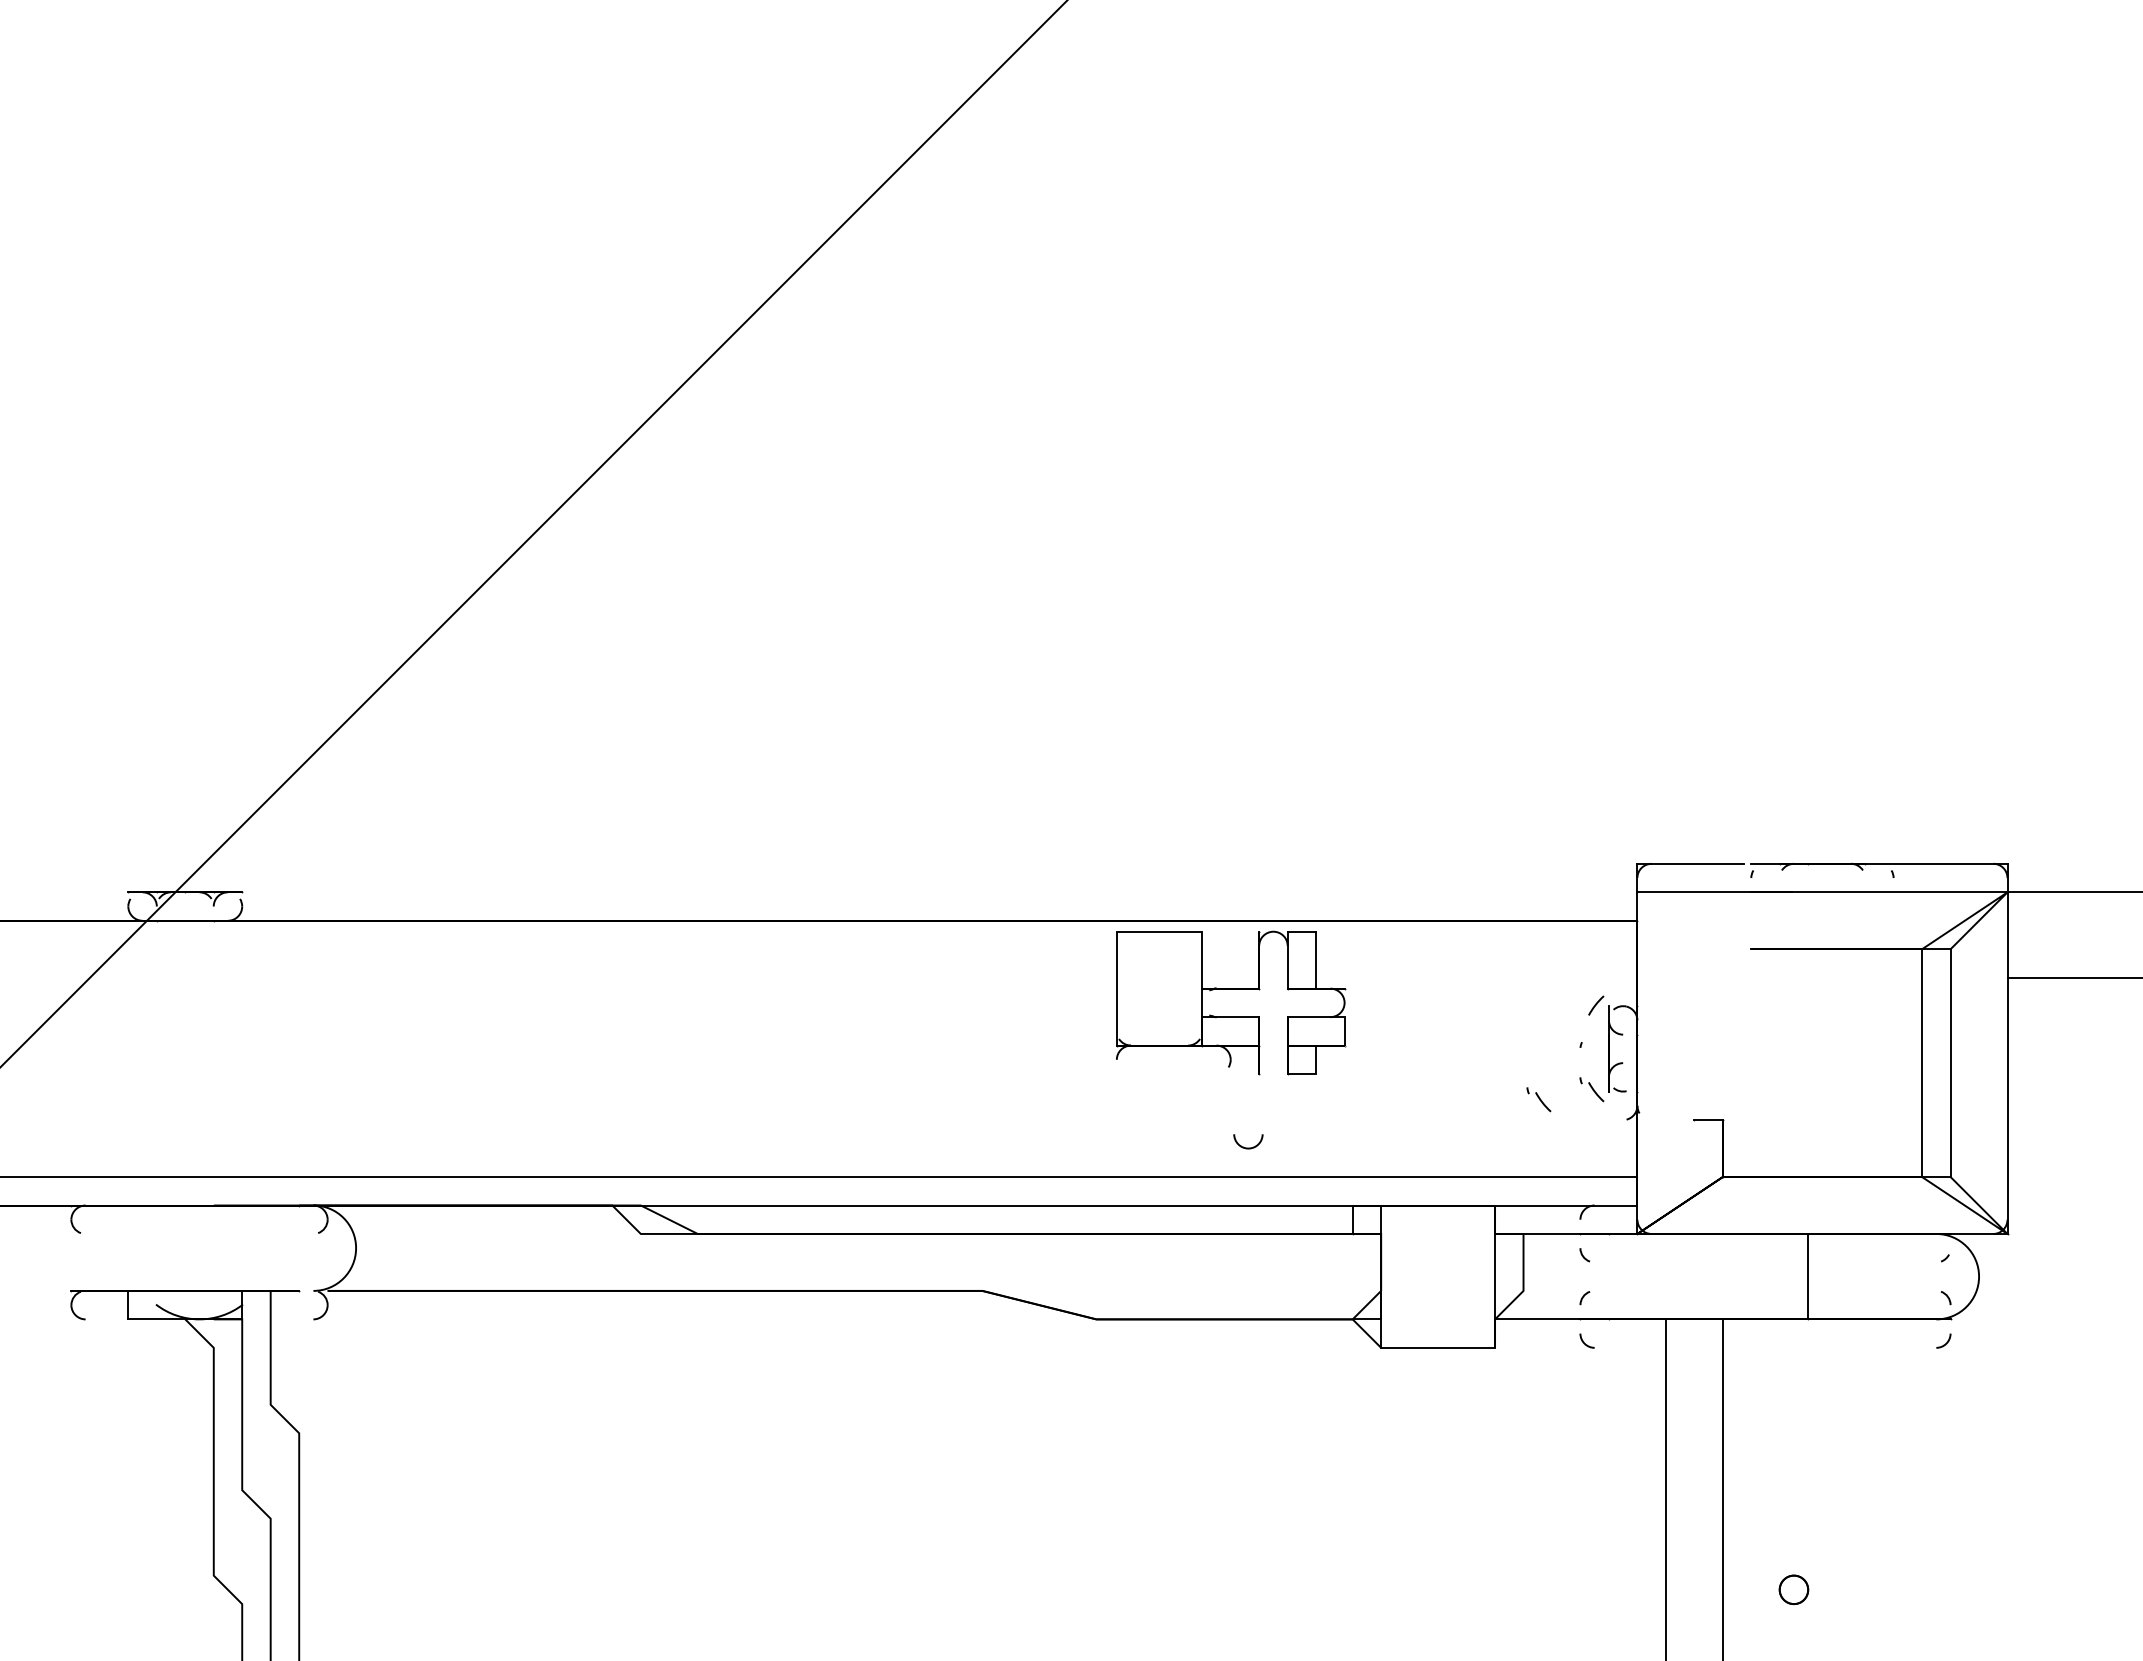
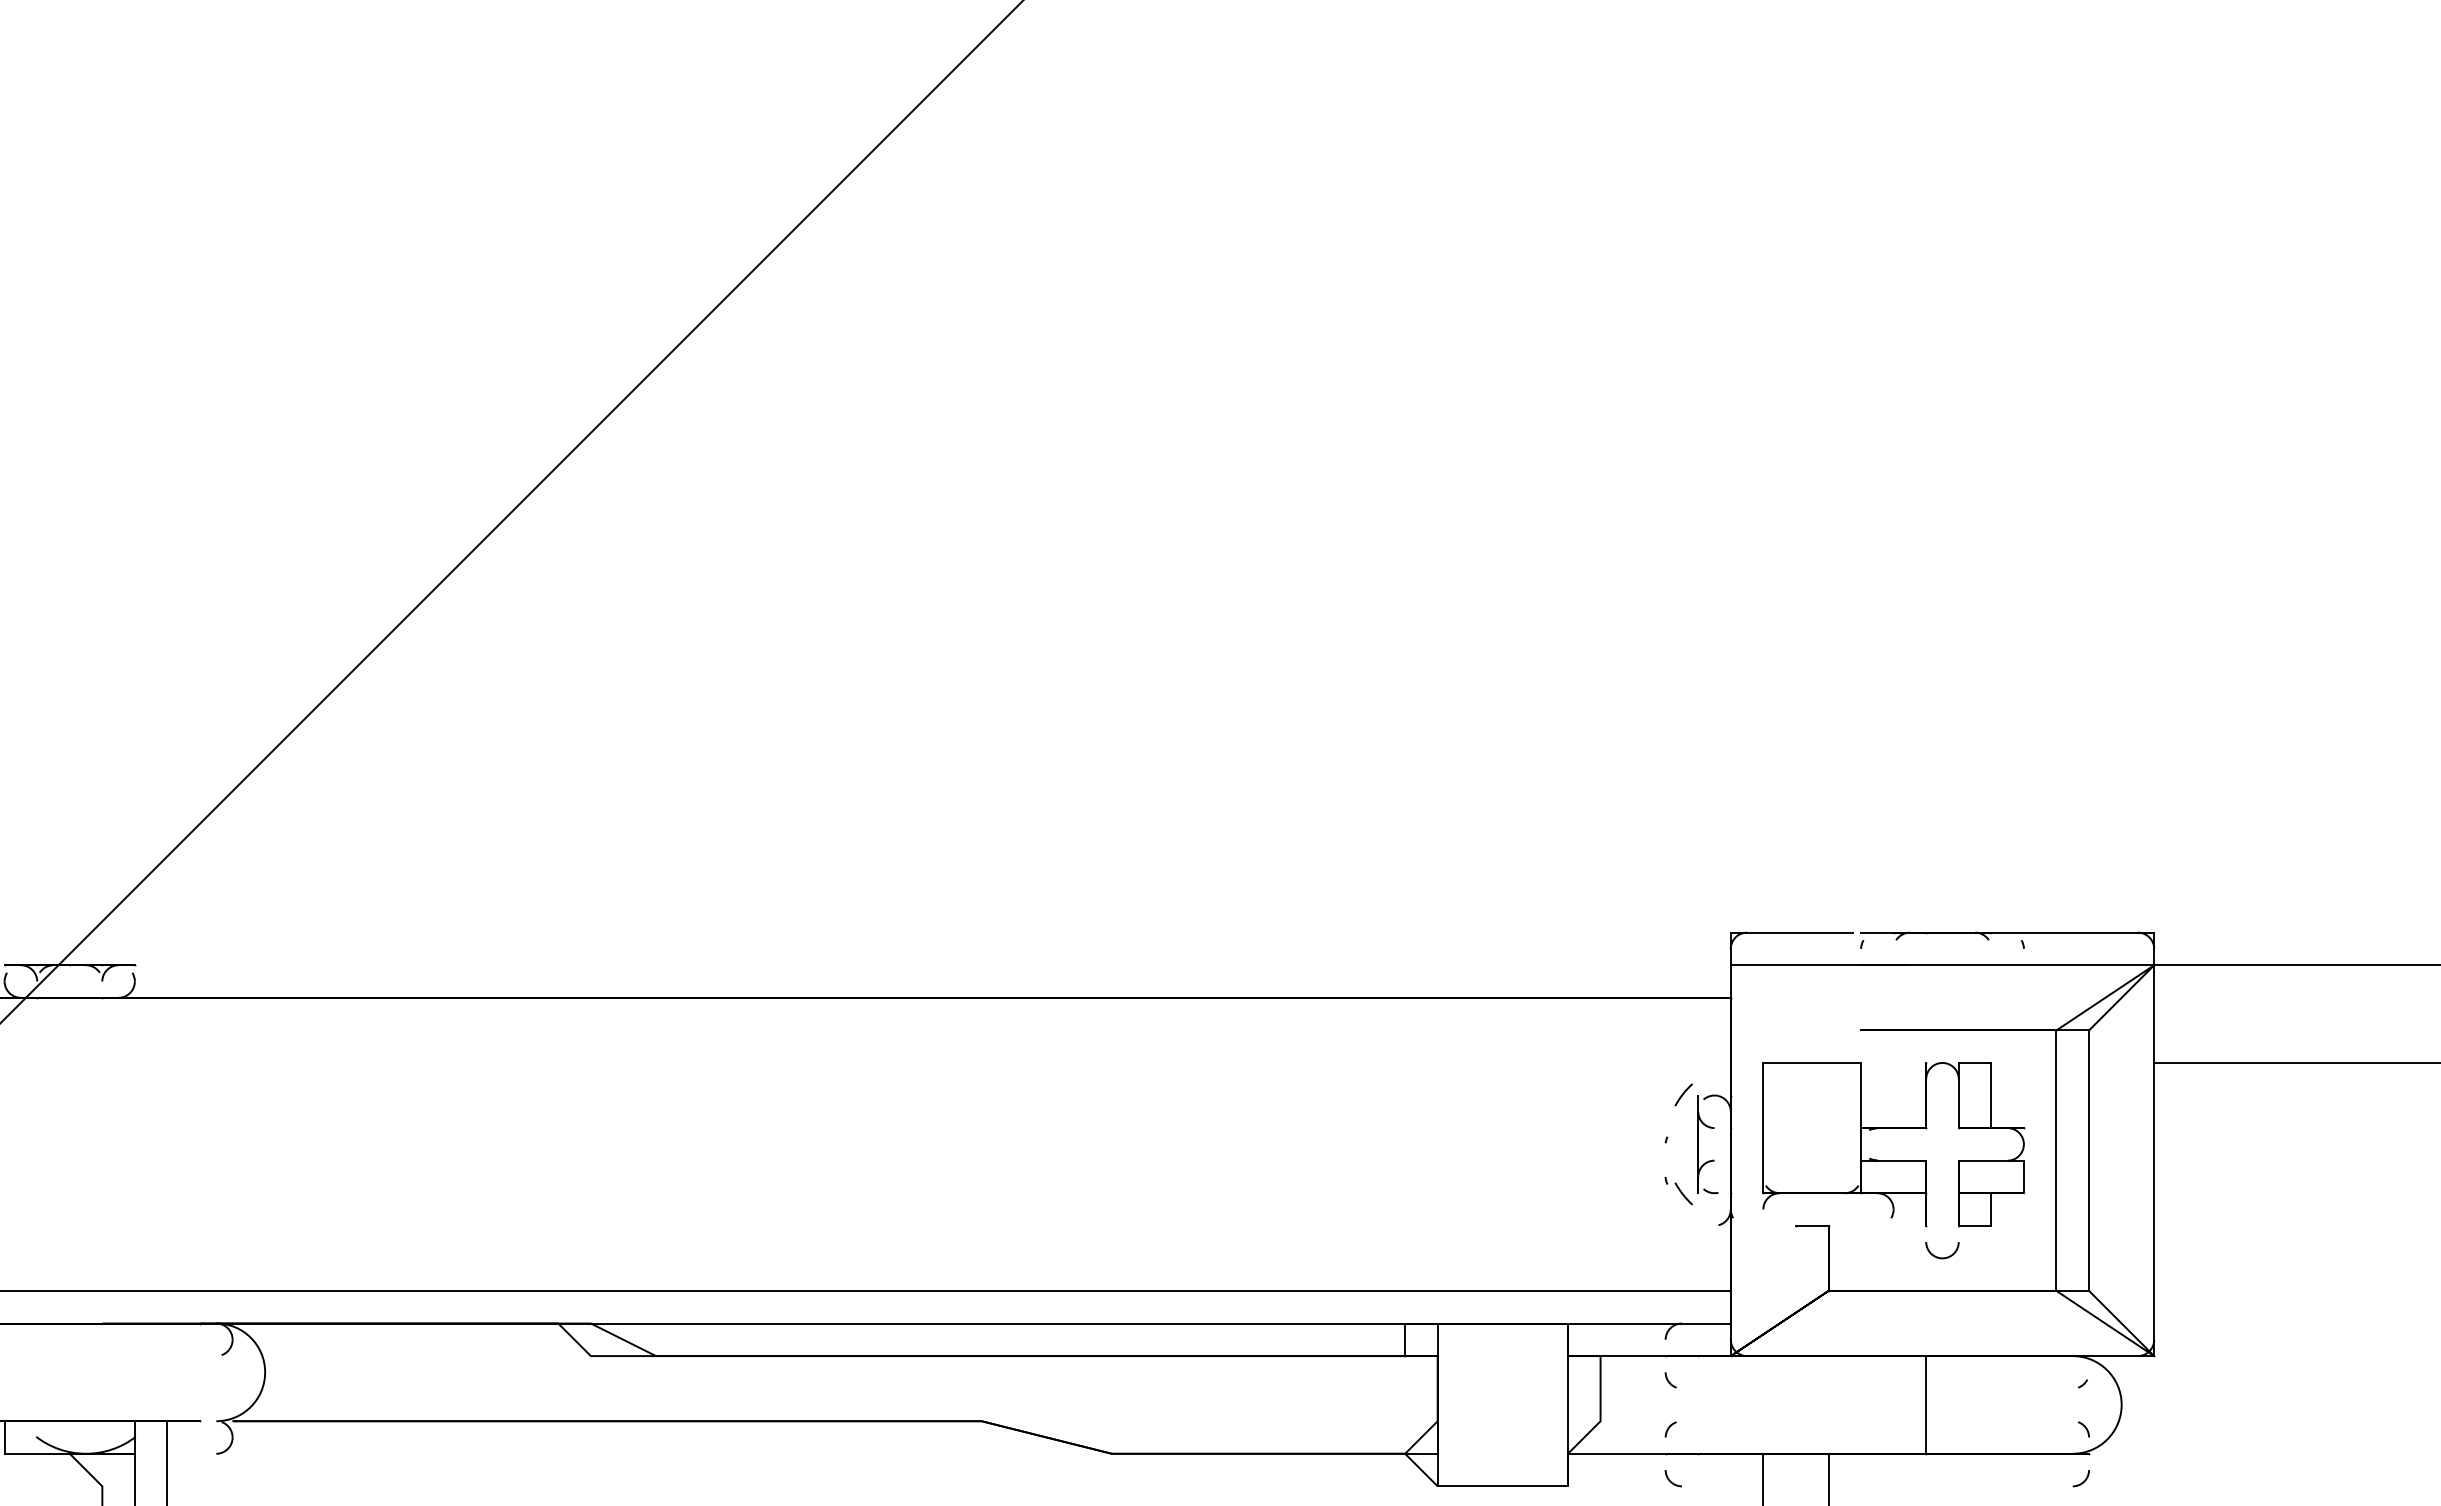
part: (1231, 989) -> (1894, 1129), moved
part: (1538, 1099) -> (1617, 1202), removed
curve: (1248, 1147) -> (1942, 1257), moved

